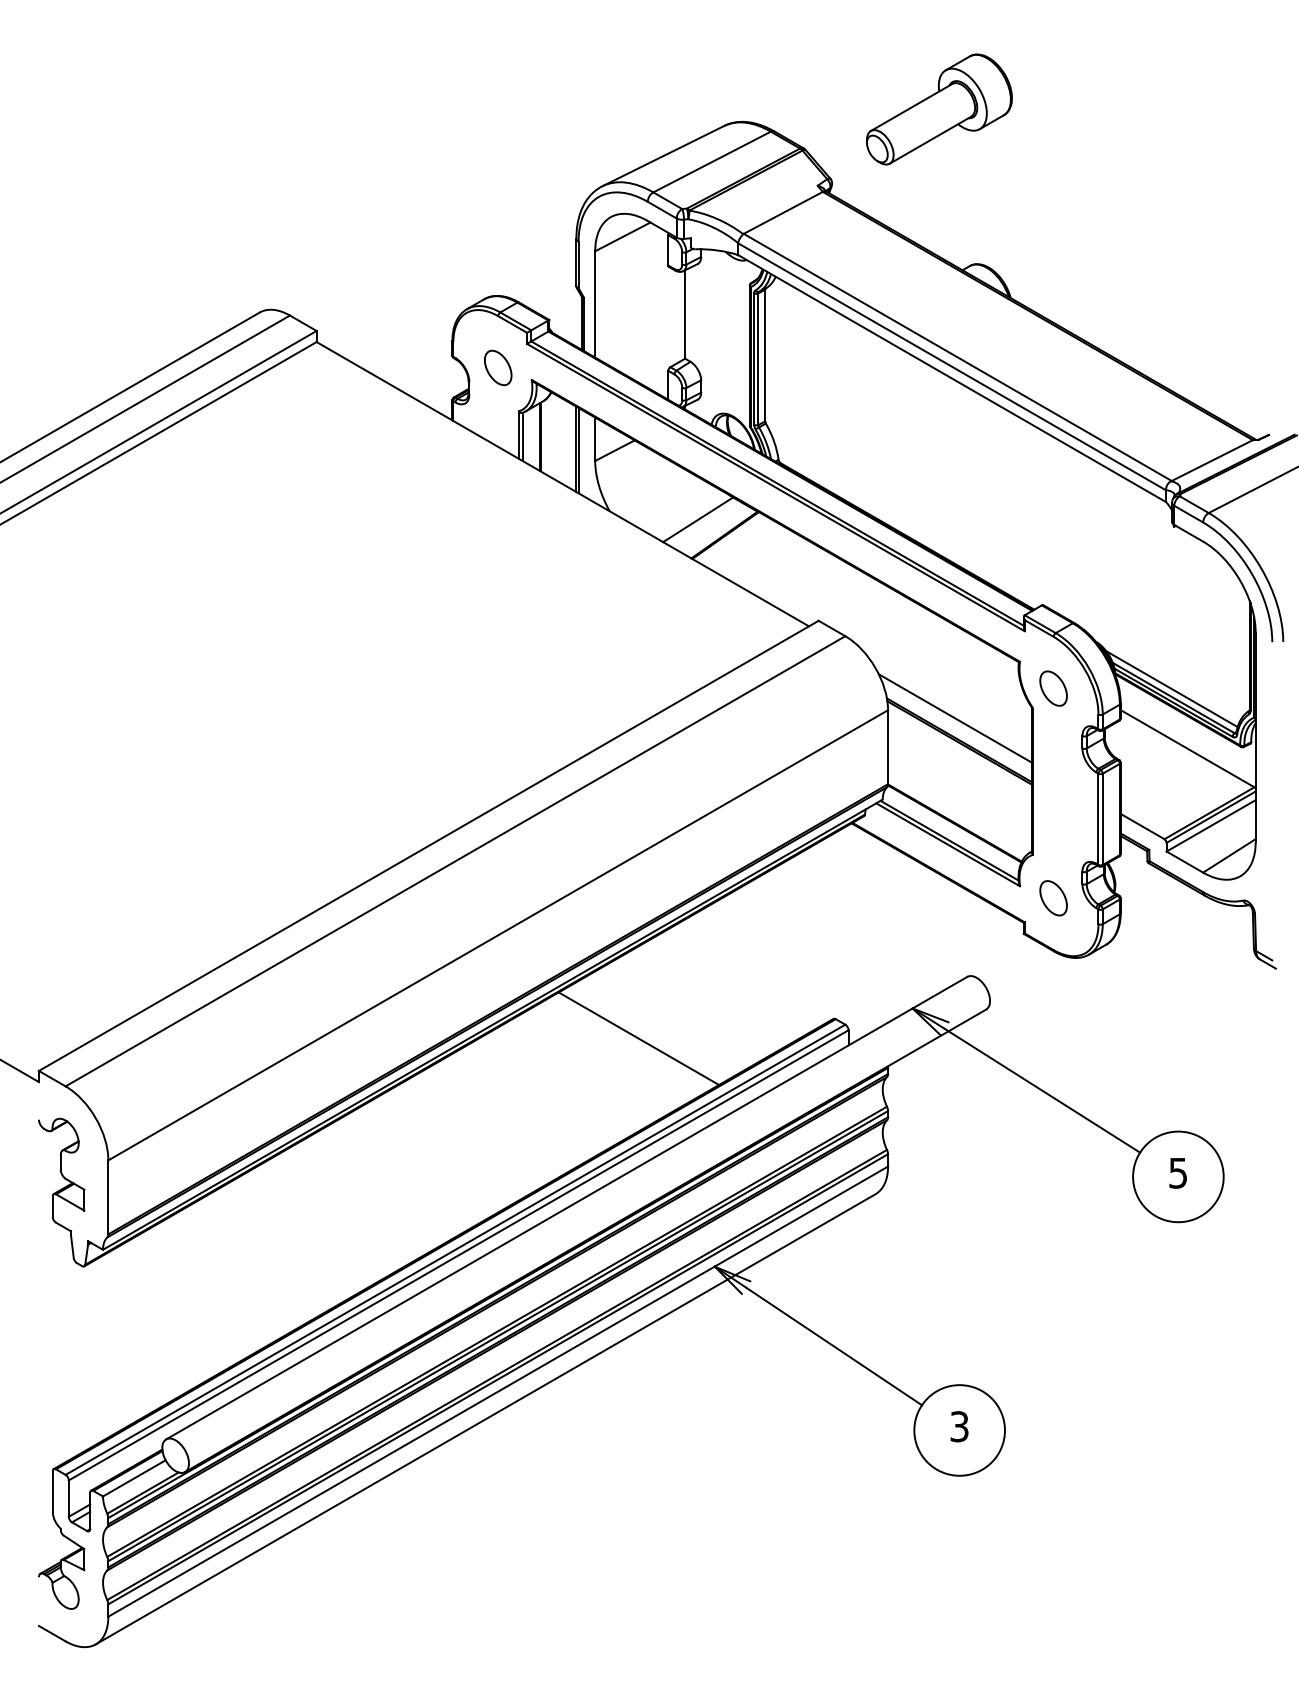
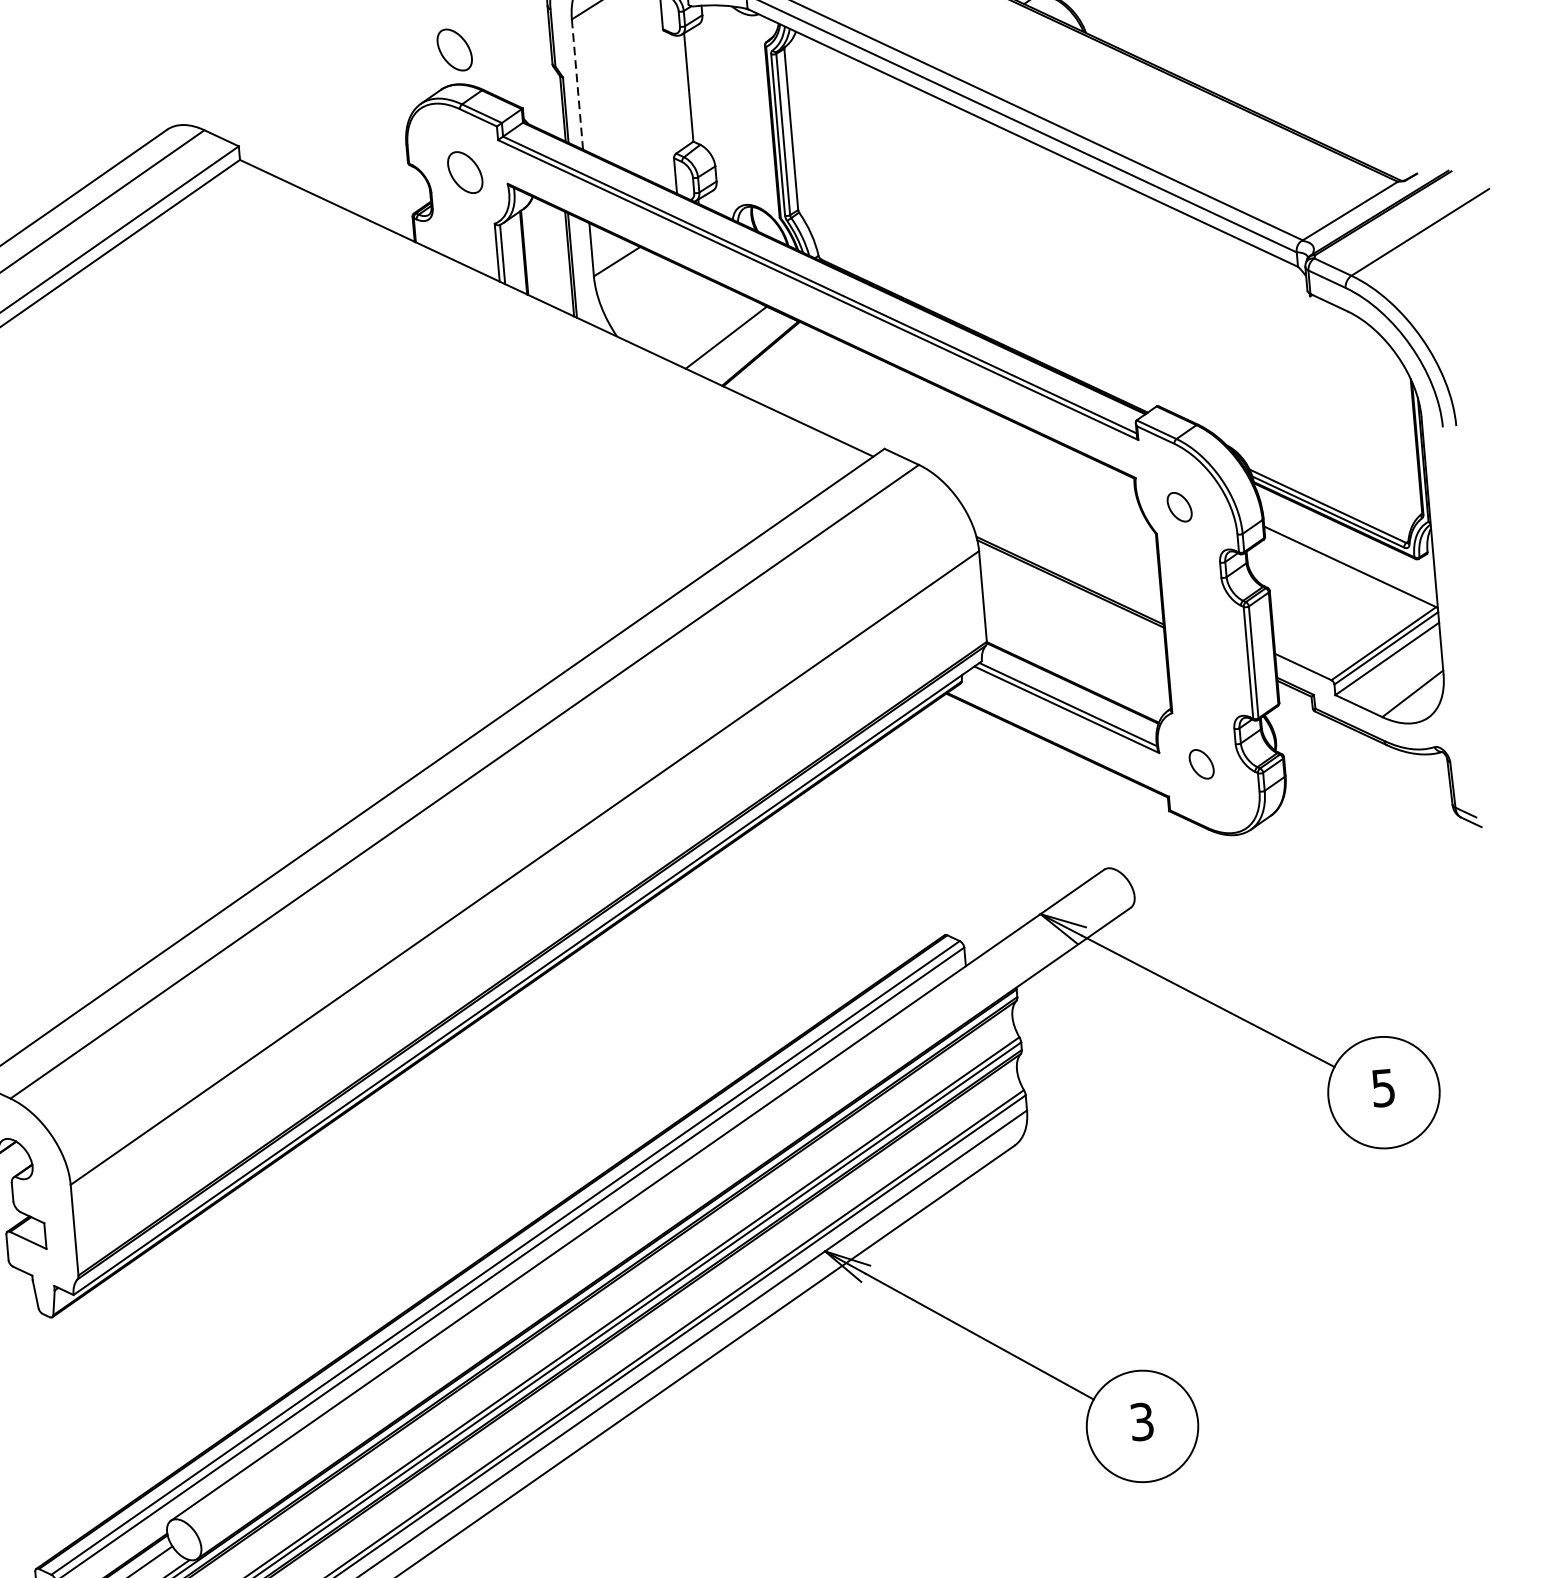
part: (498, 267) -> (455, 49), added
line: (595, 303) -> (577, 83), solid -> dashed
part: (1053, 688) -> (1179, 507), size x0.7
line: (1171, 689) -> (1324, 495), removed
line: (955, 718) -> (1062, 554), removed
part: (1053, 898) -> (1201, 764), size x0.7
line: (638, 1038) -> (707, 979), removed

